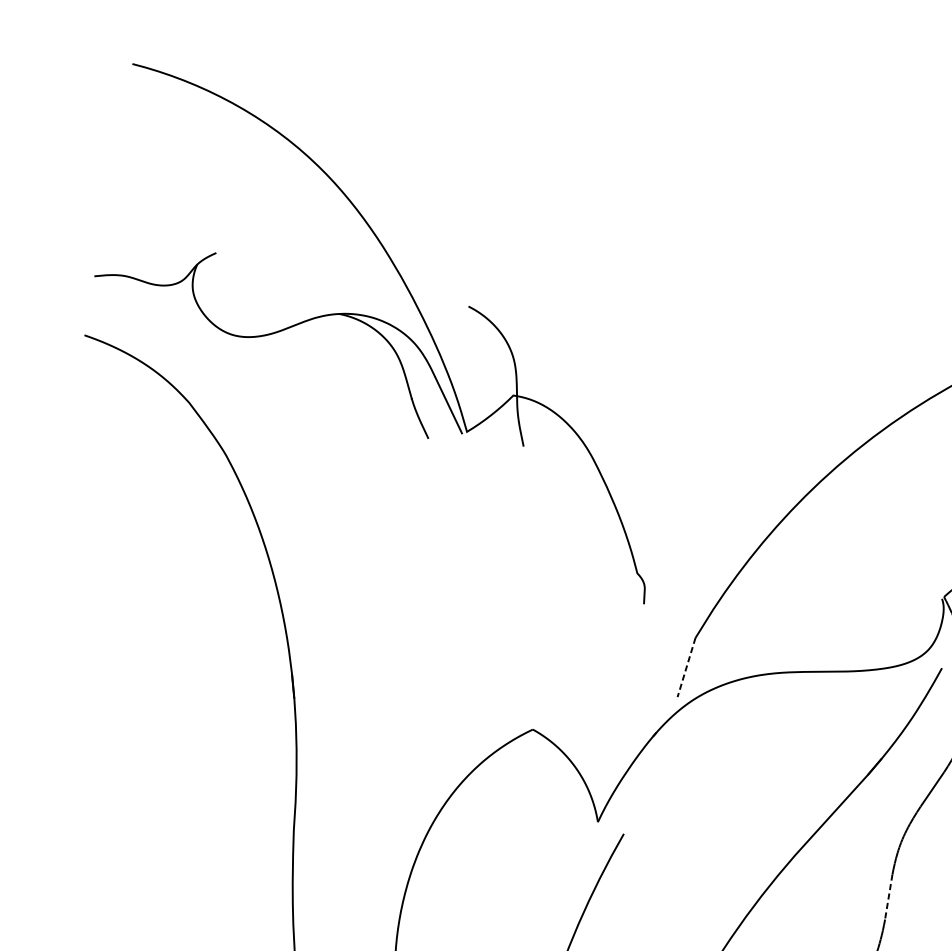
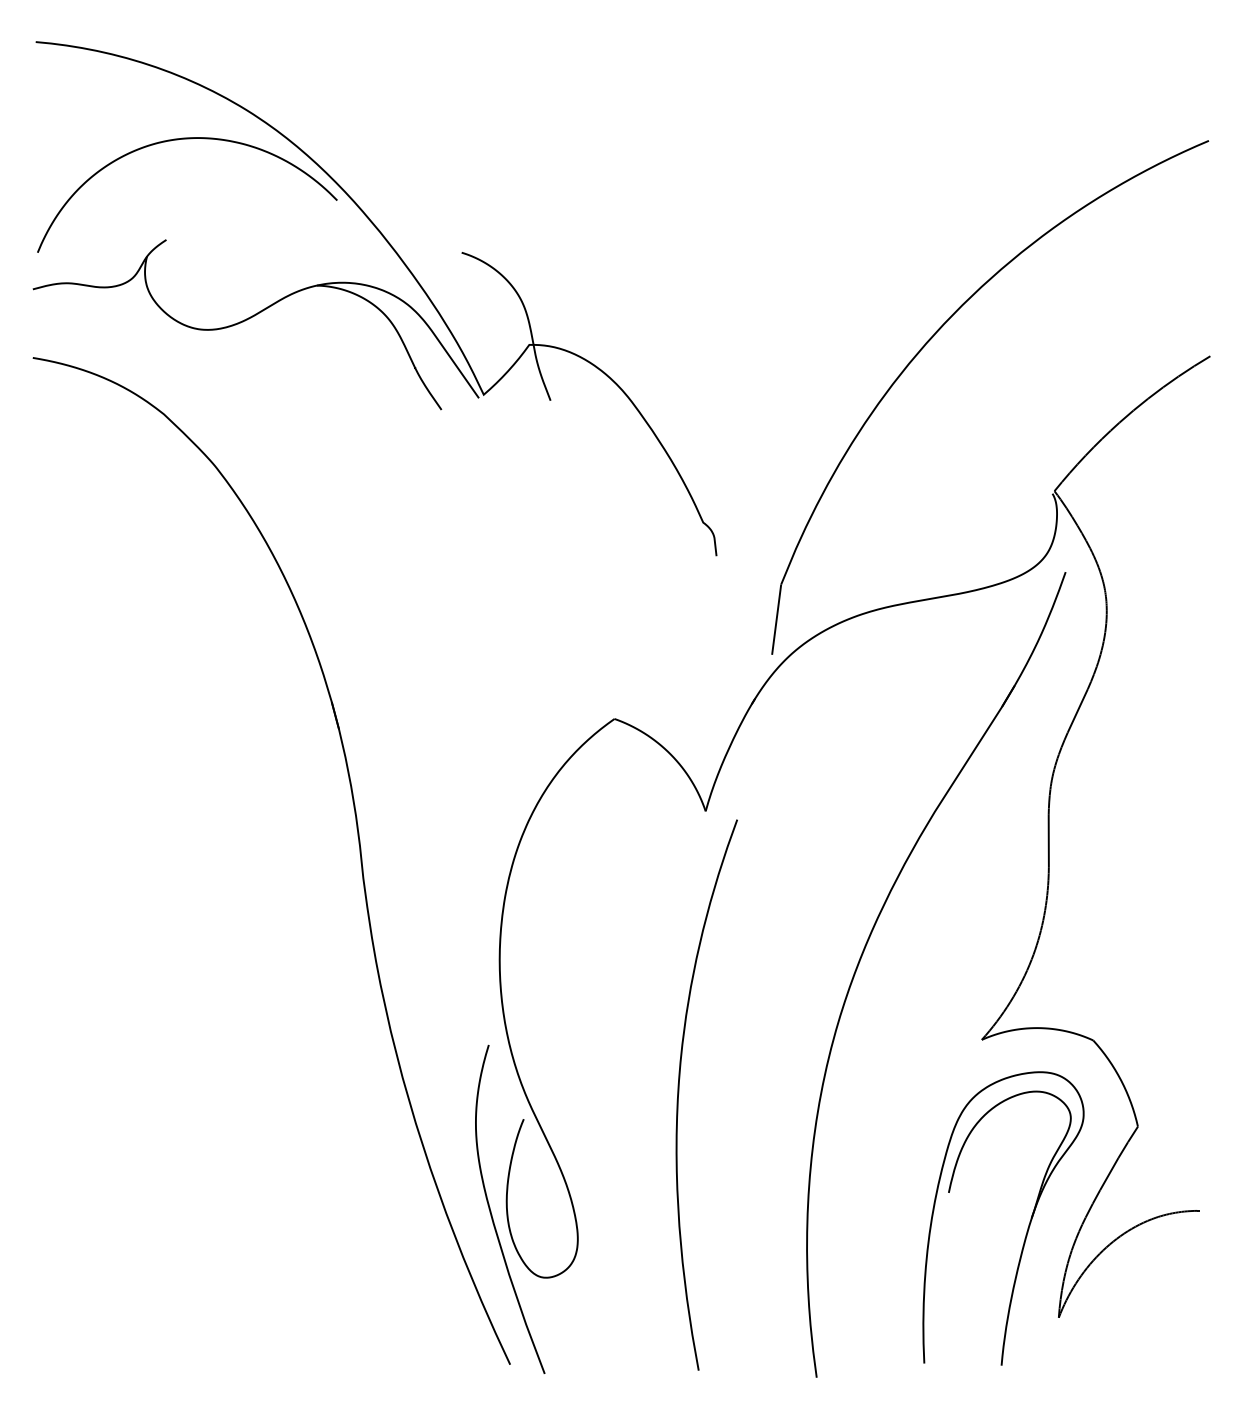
curve: (241, 169) -> (178, 140), added
line: (686, 668) -> (776, 620), dashed -> solid
line: (888, 897) -> (1048, 841), dashed -> solid

